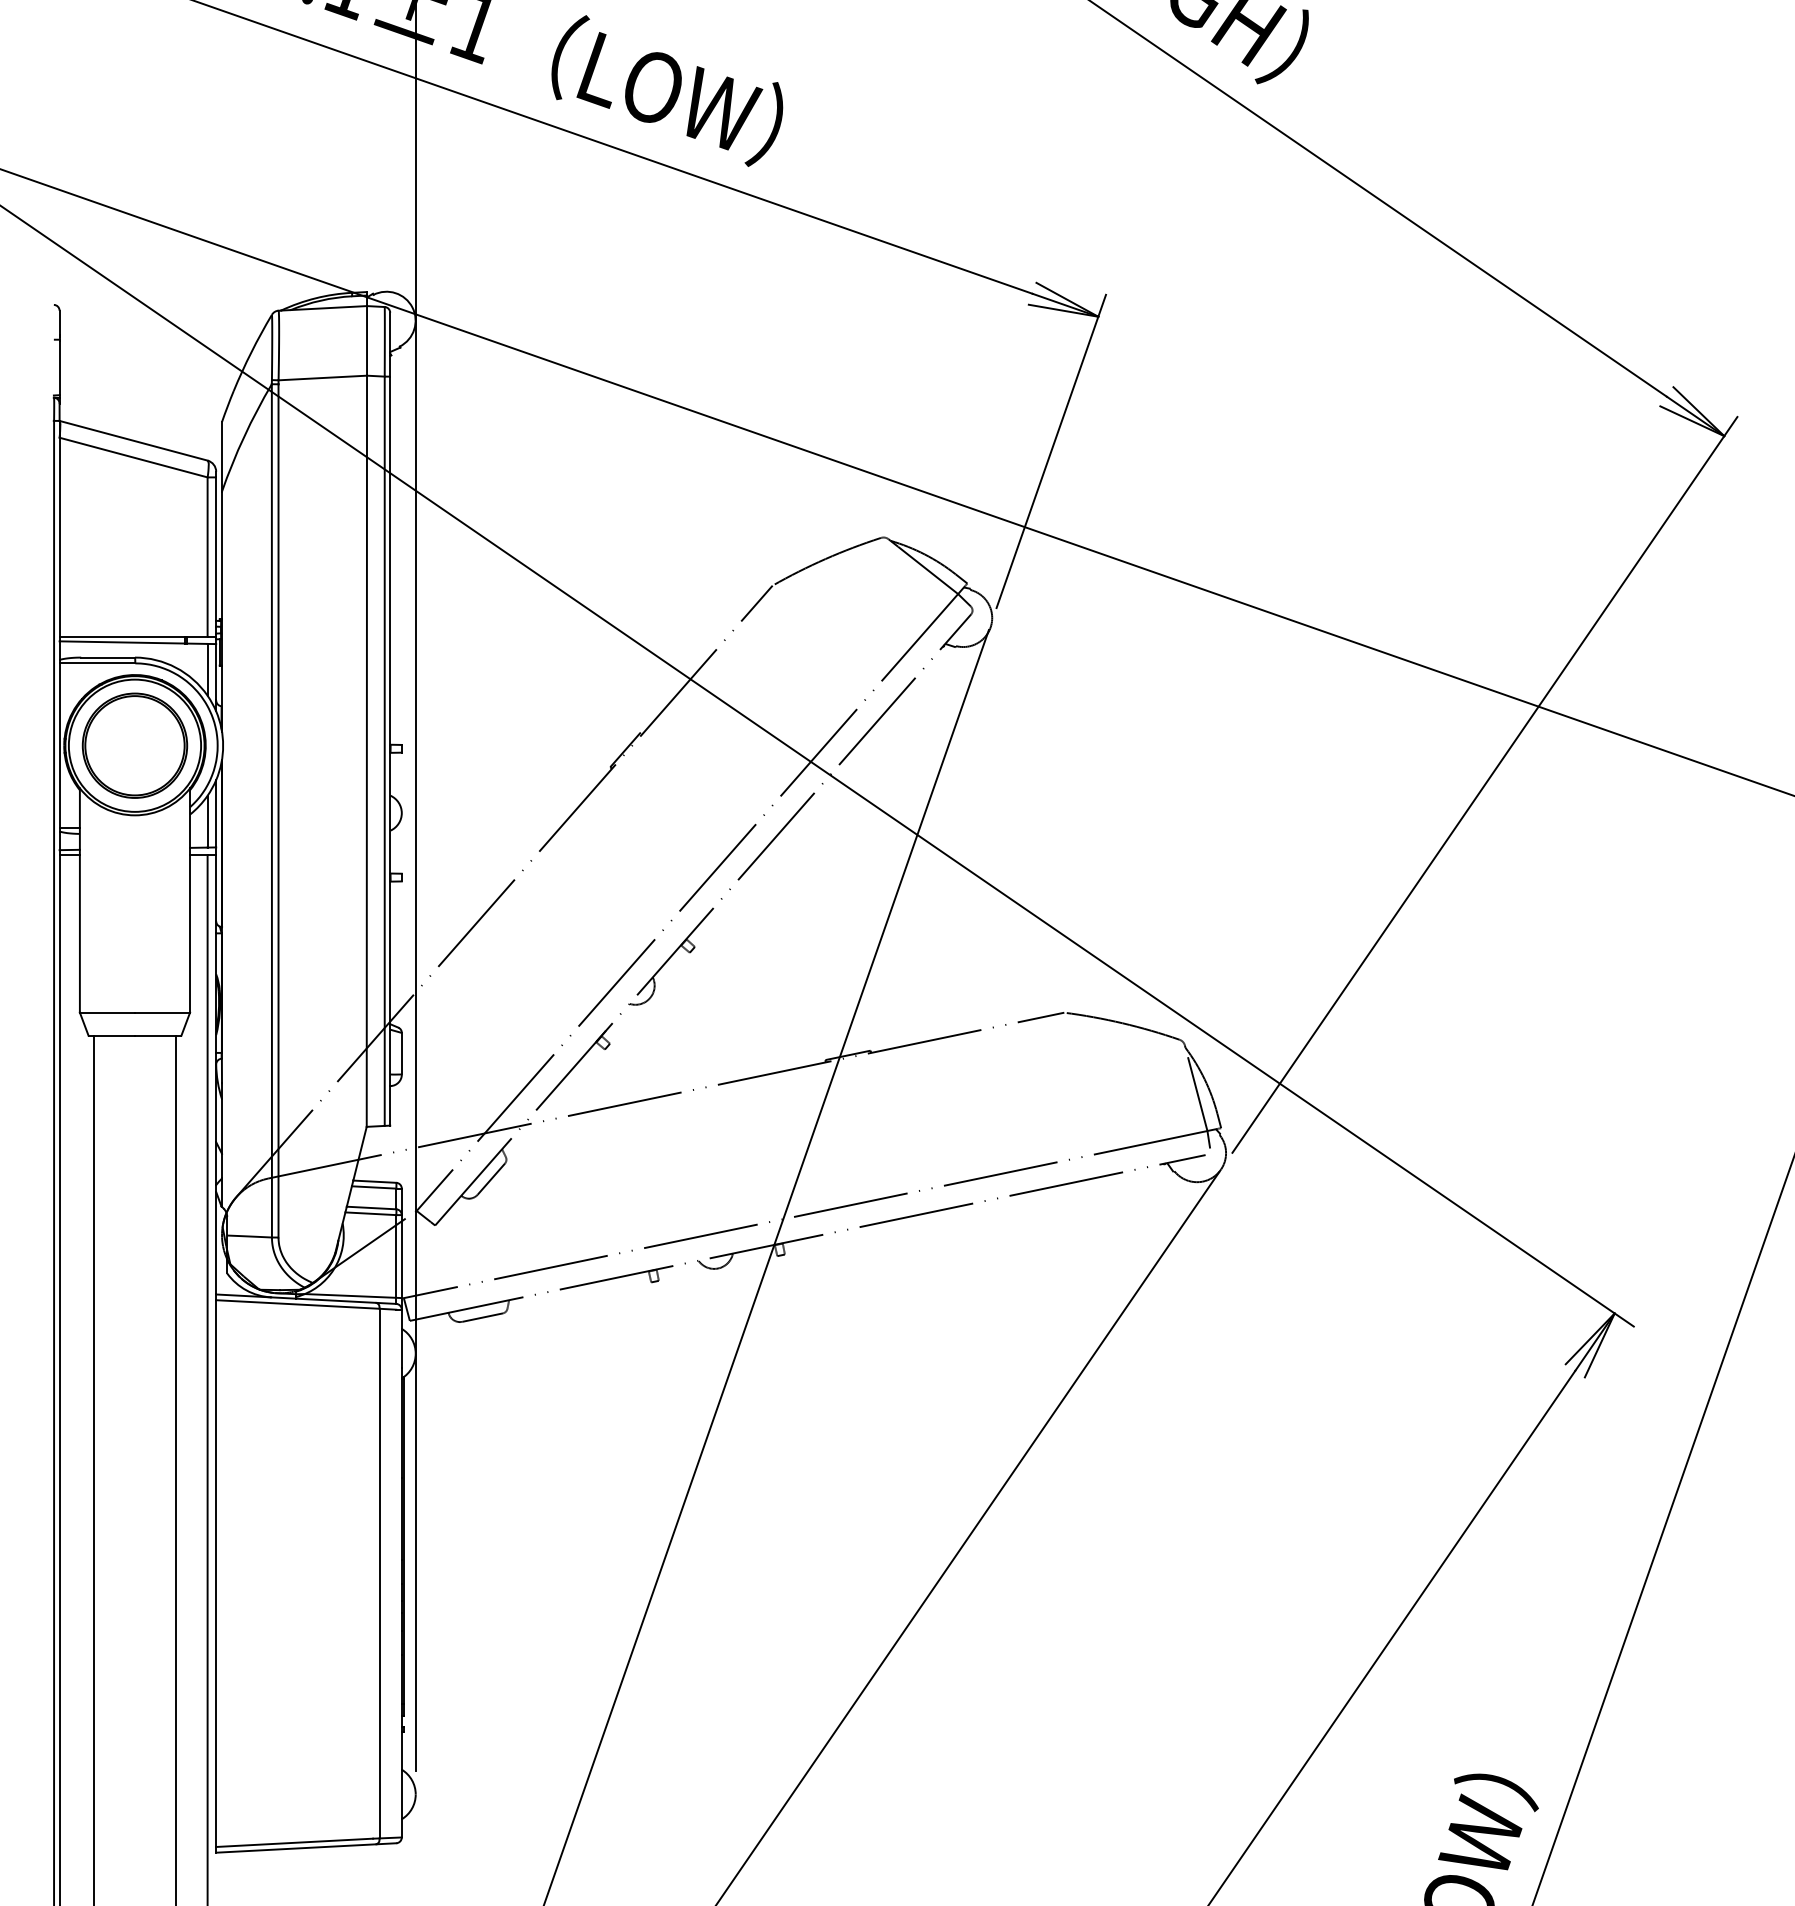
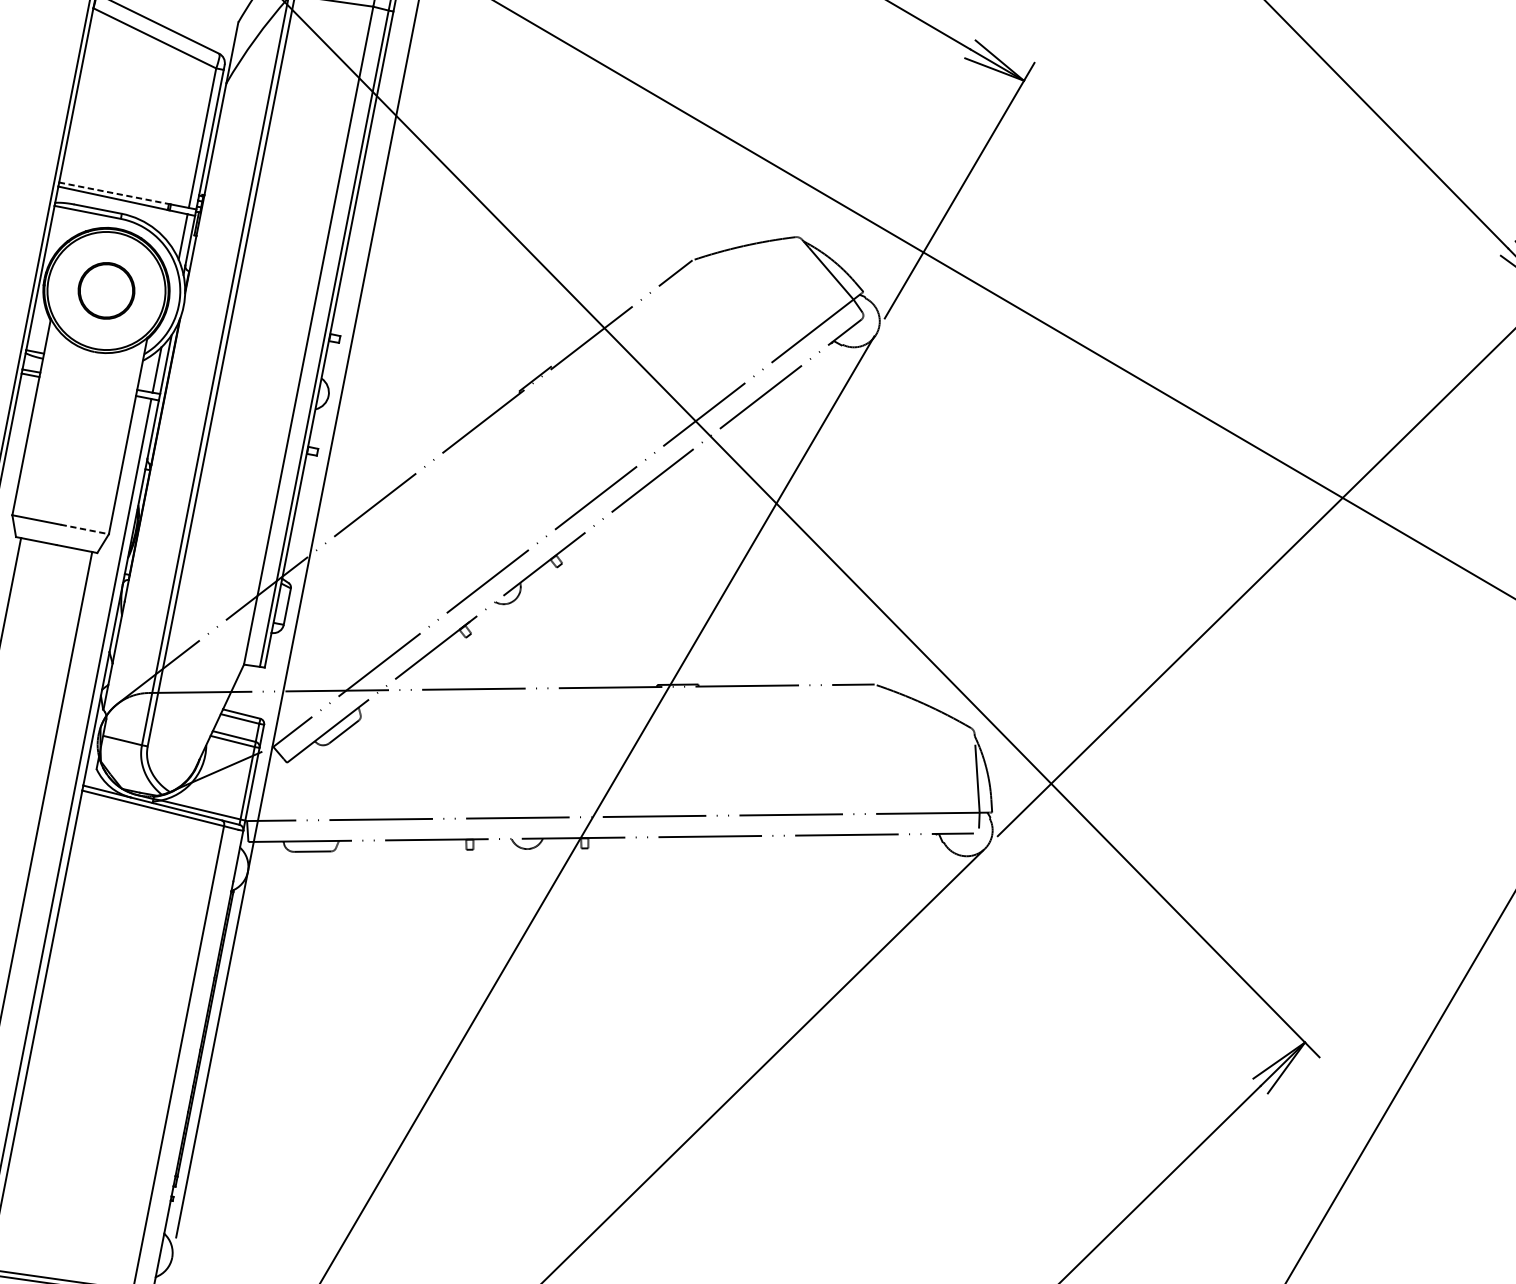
line: (123, 636) -> (115, 193), solid -> dashed
part: (134, 745) -> (106, 290), size x0.6
line: (162, 1012) -> (84, 529), solid -> dashed

